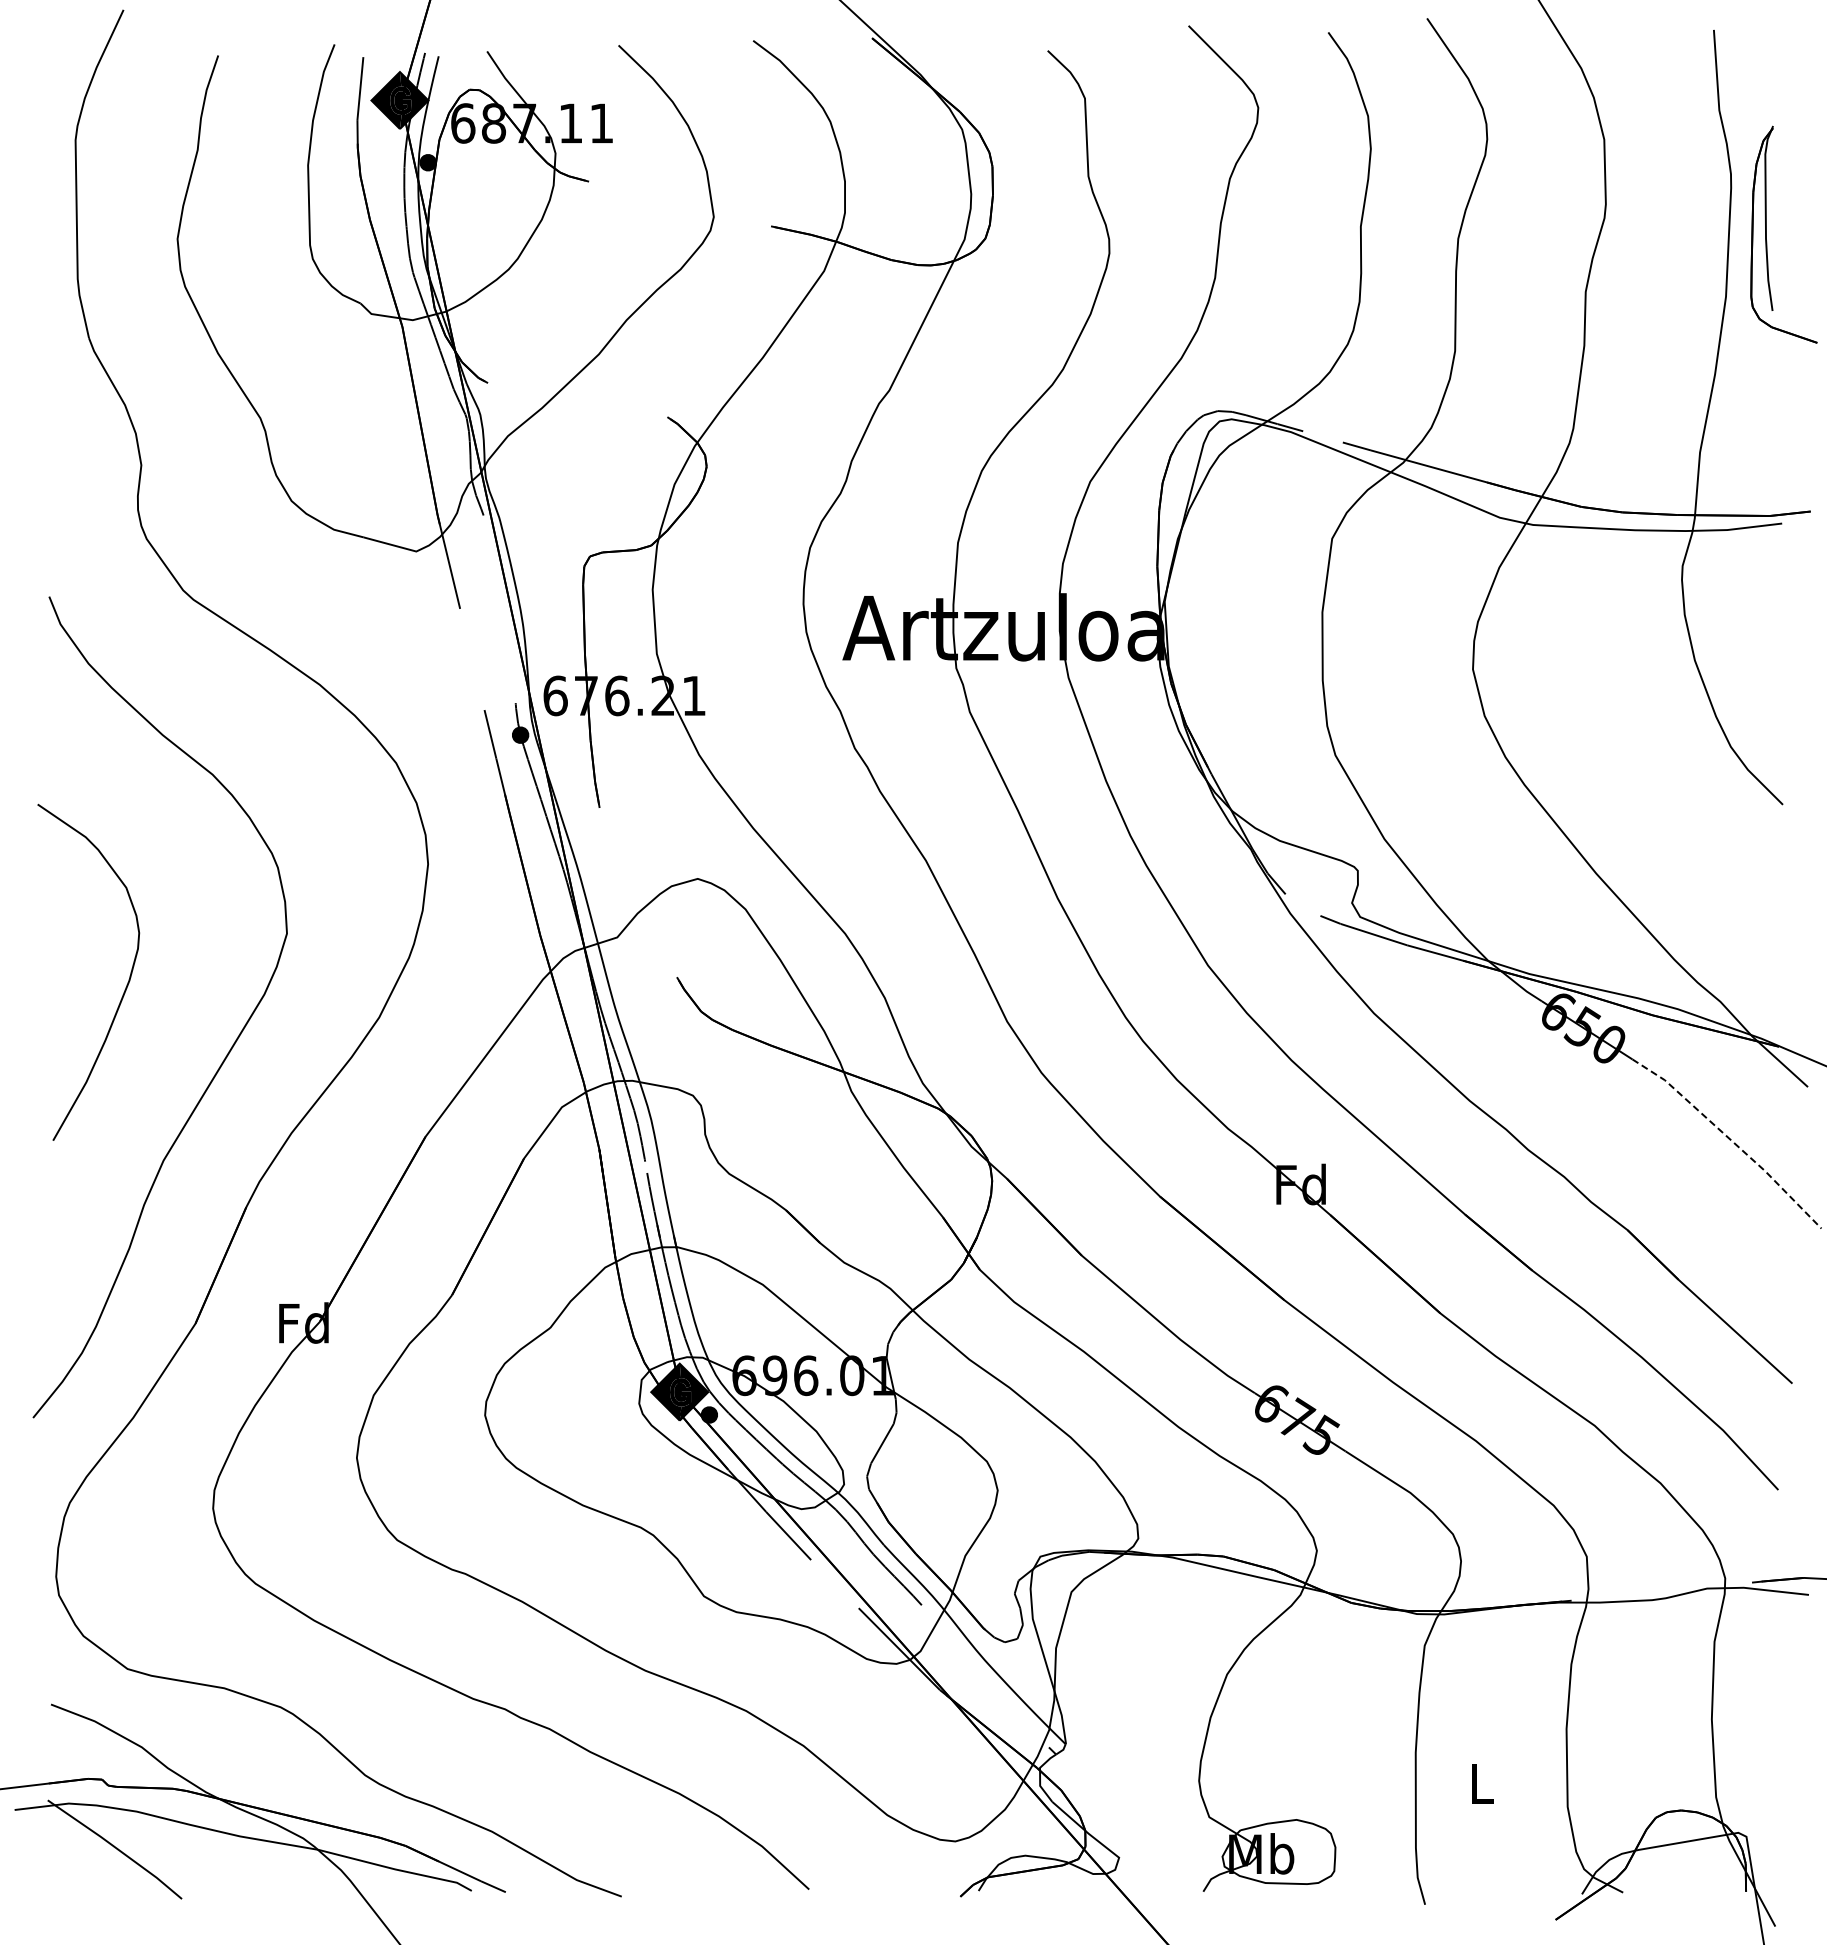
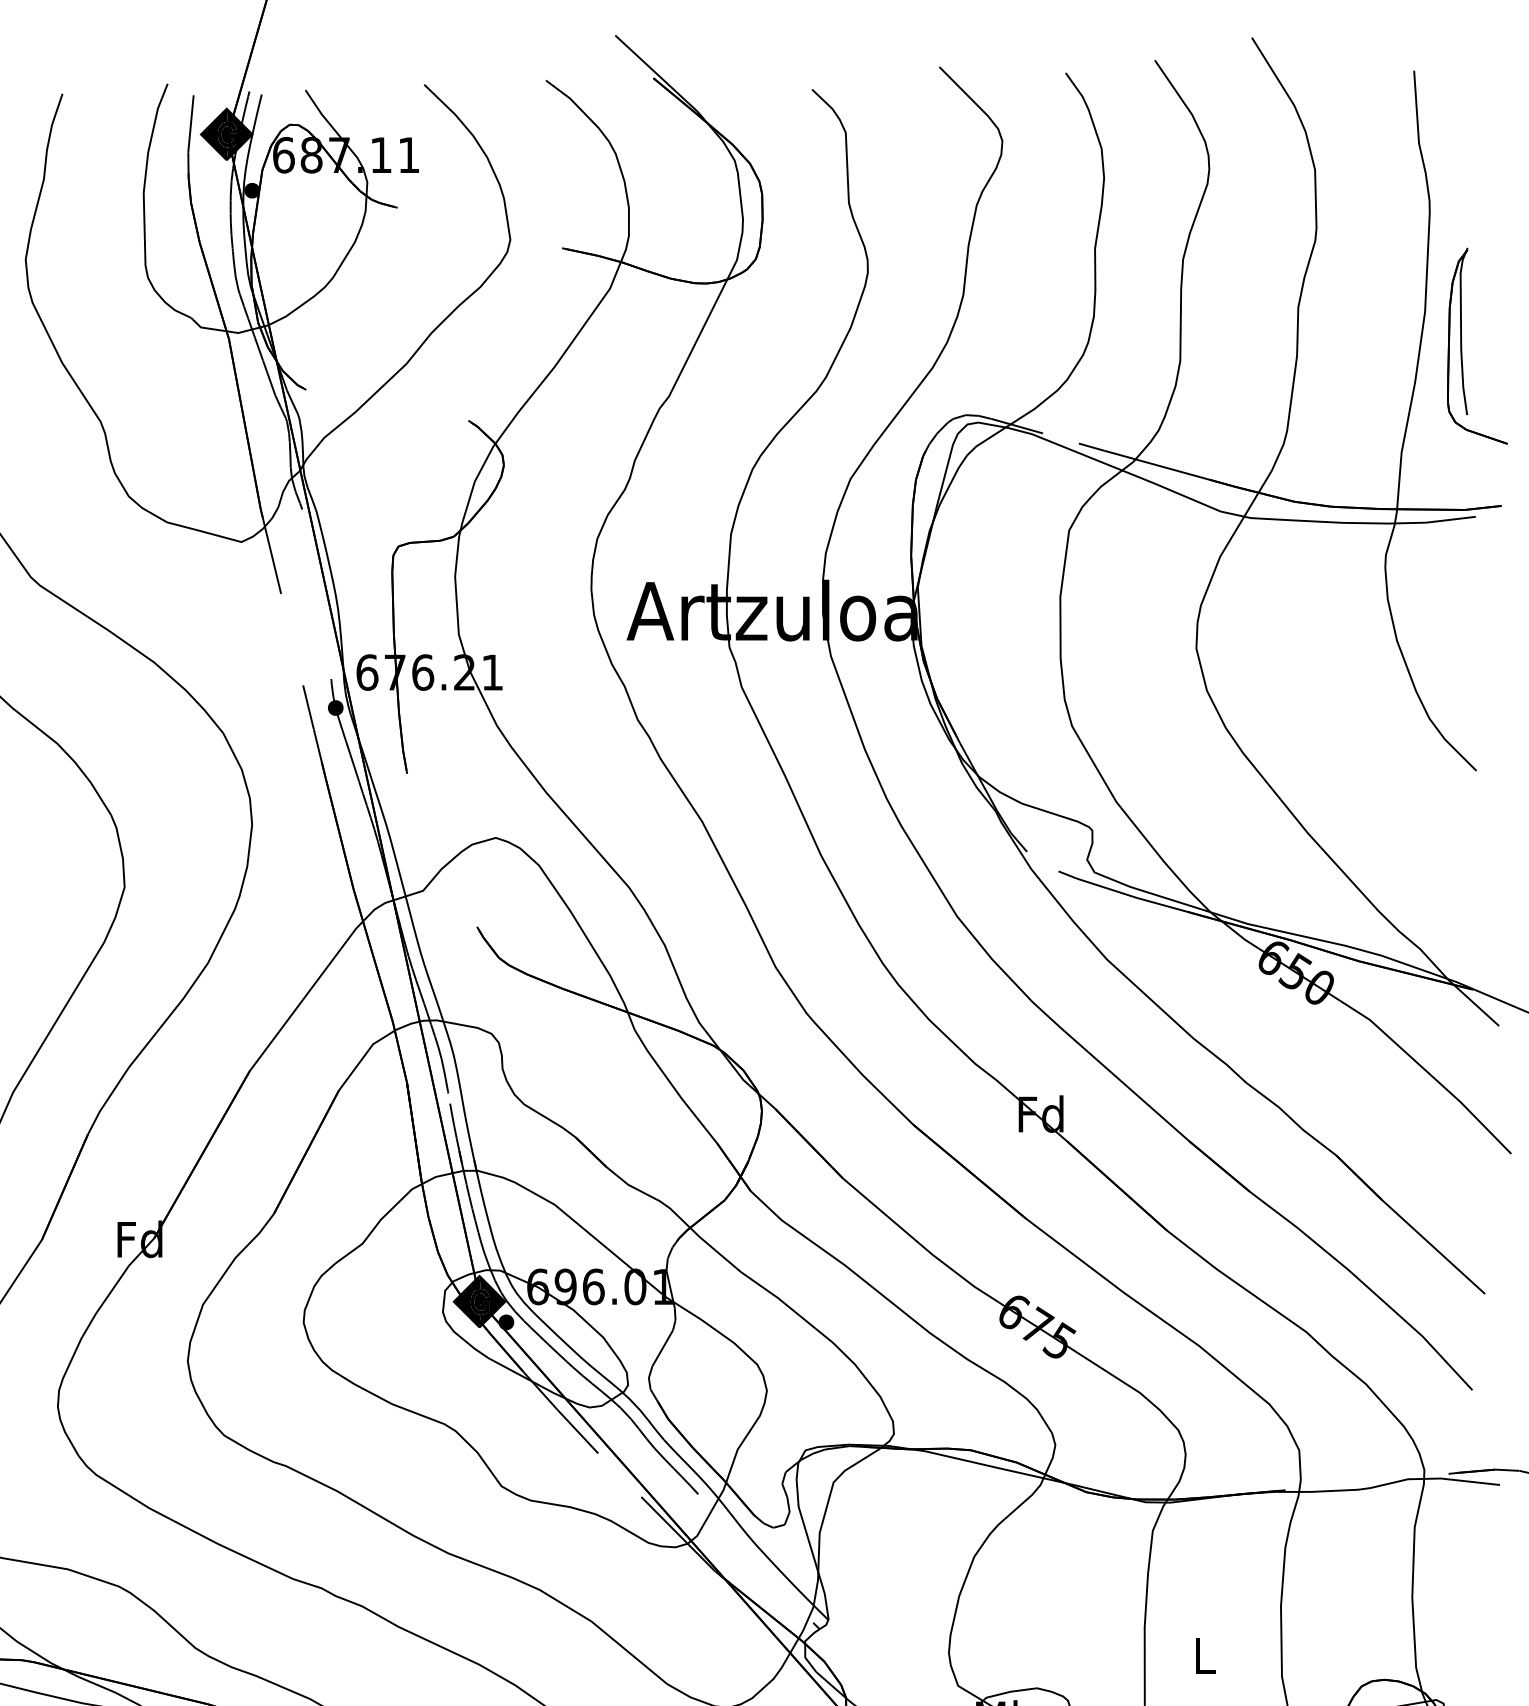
part: (1766, 234) -> (1461, 345), moved
line: (1730, 1139) -> (1429, 1073), dashed -> solid

